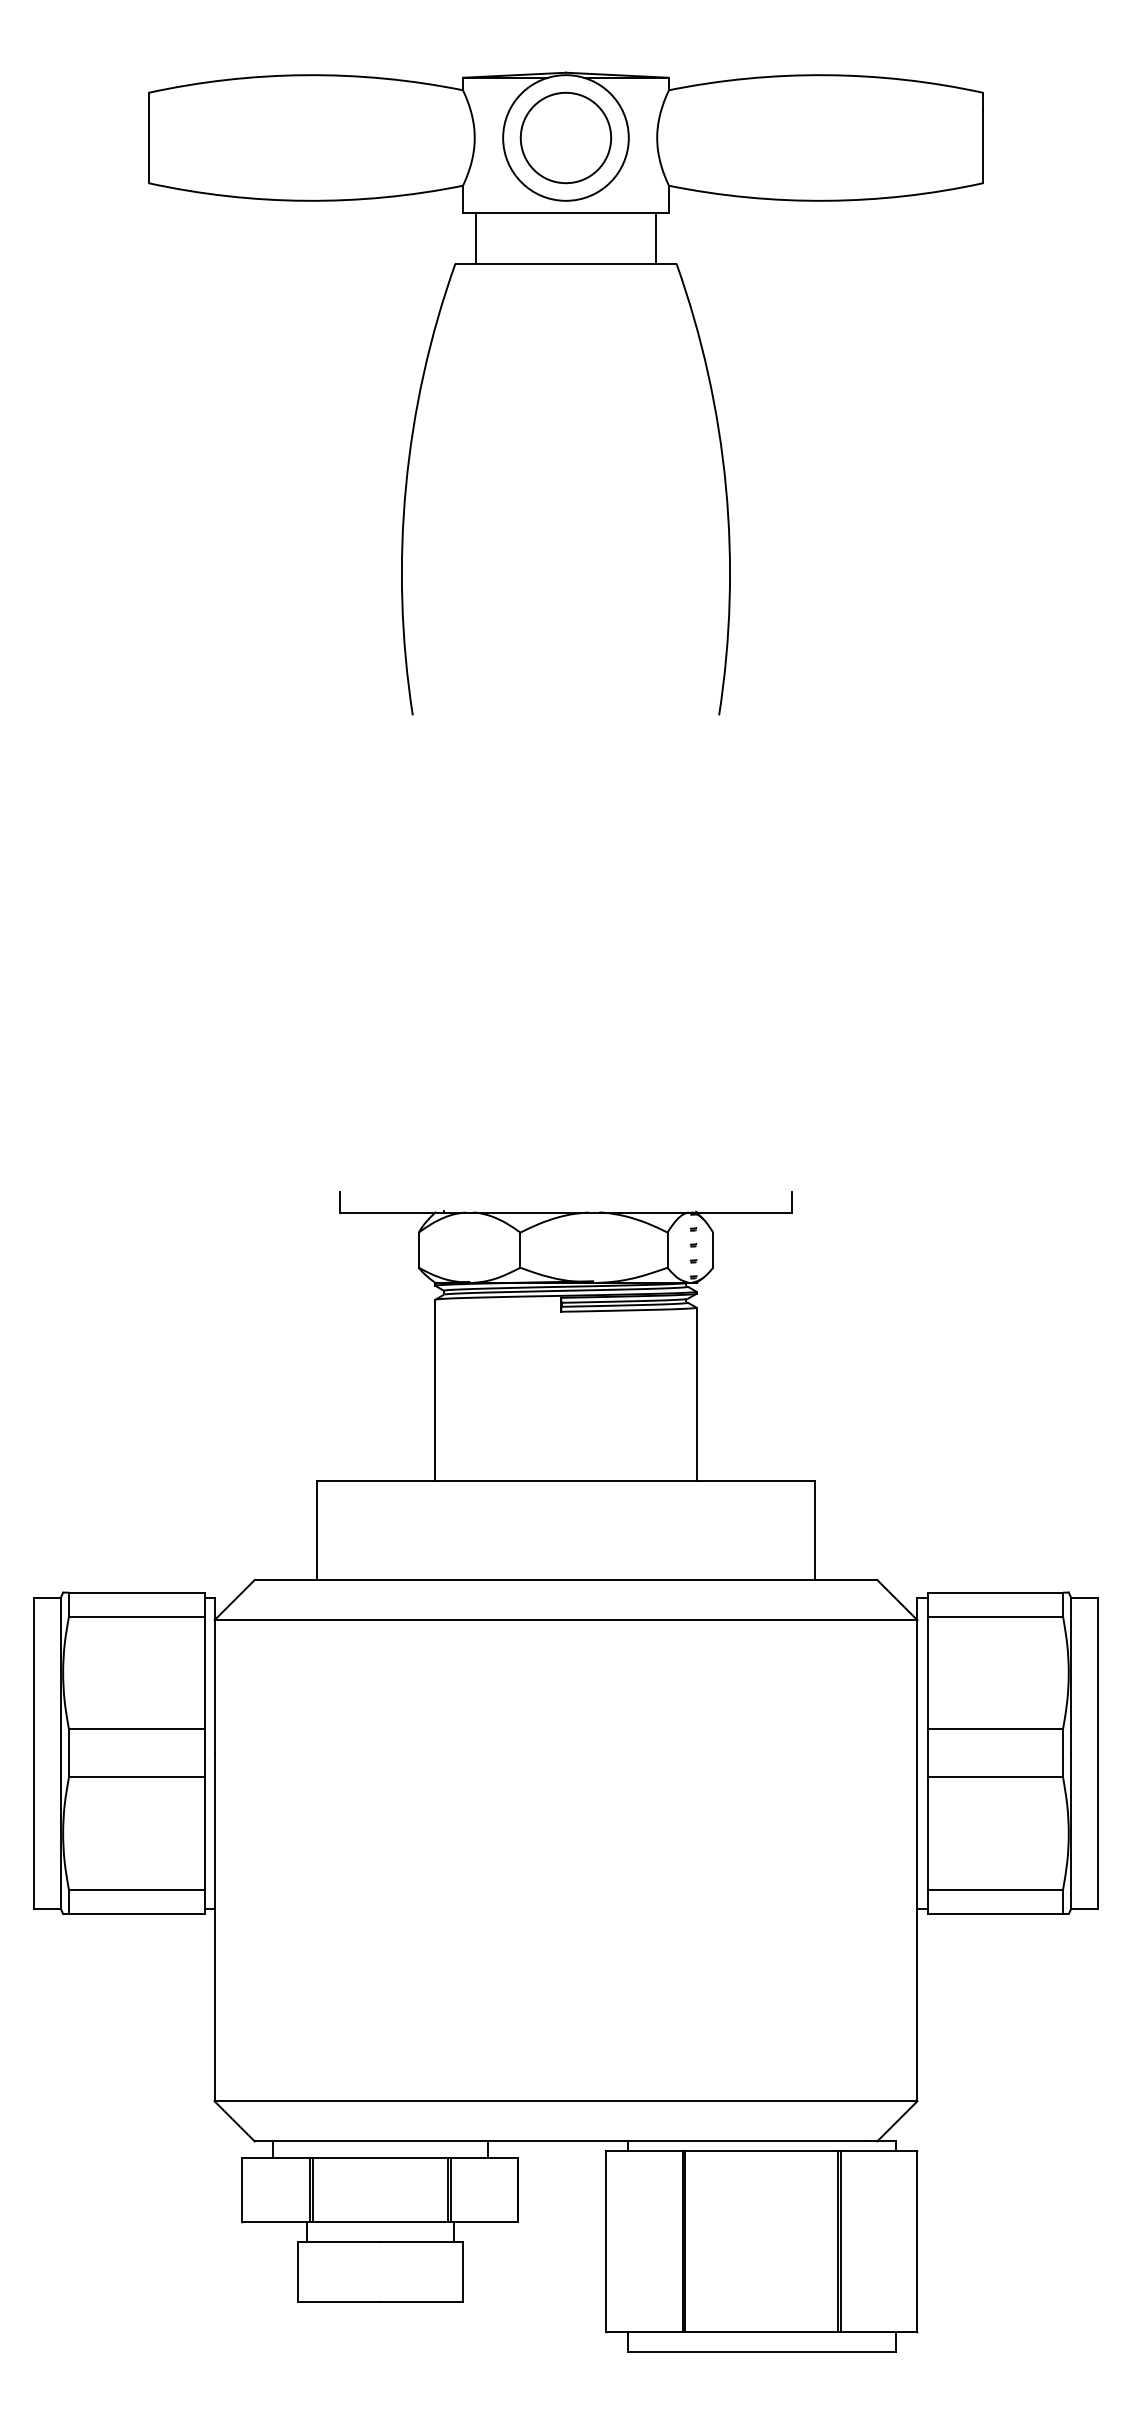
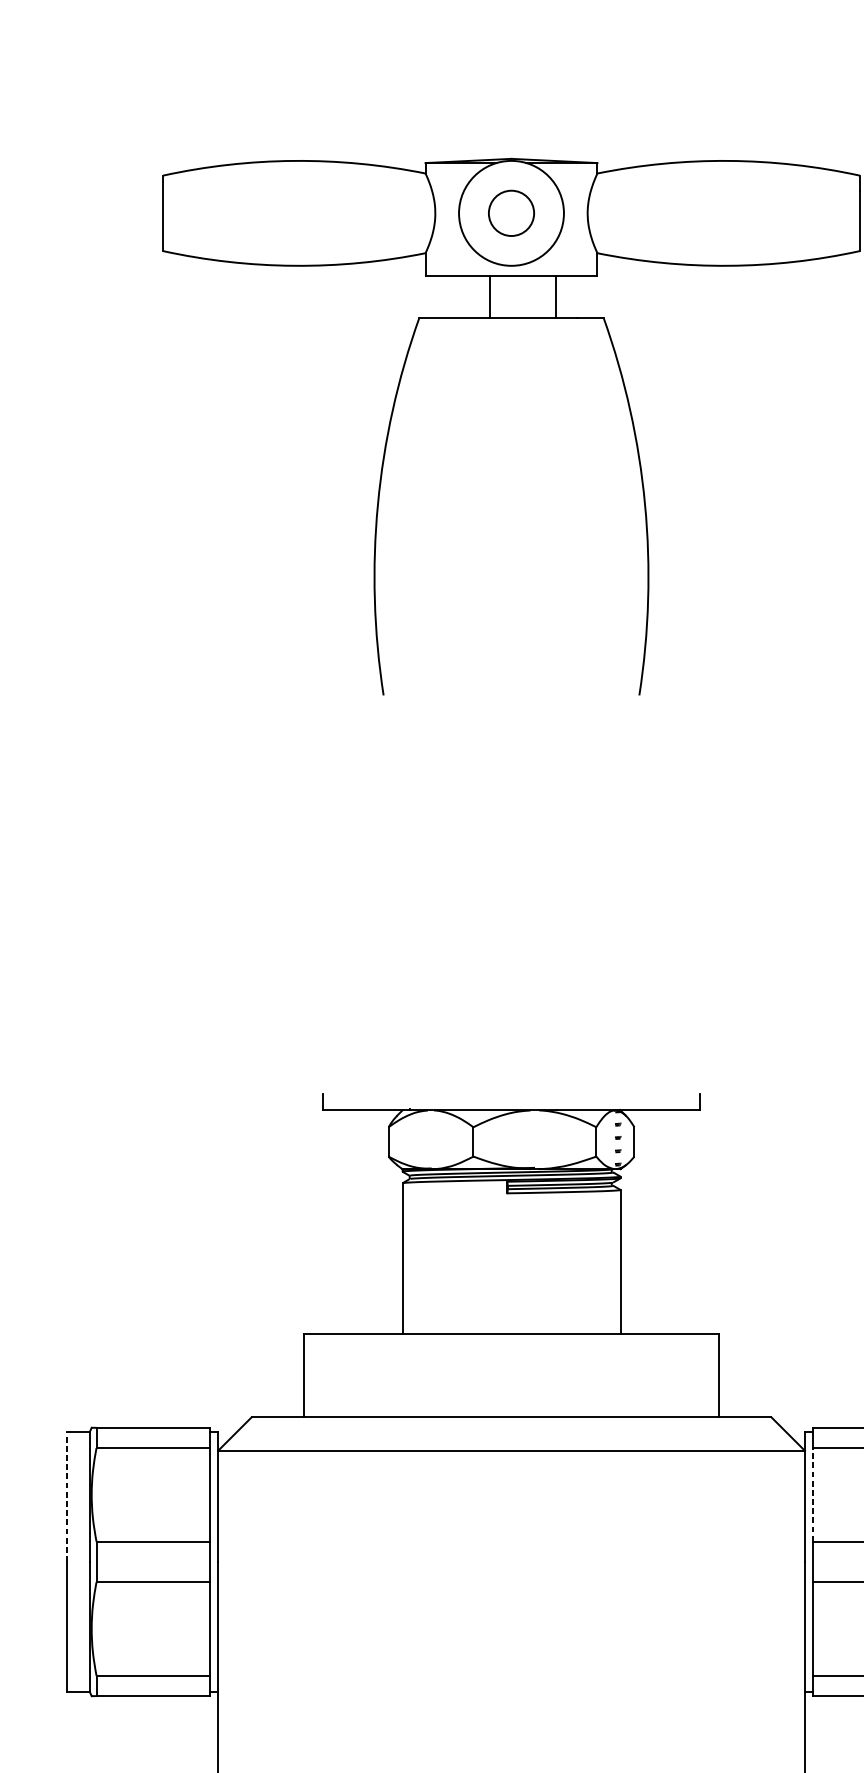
circle: (565, 137) -> (511, 212), size x0.6
line: (475, 238) -> (490, 297), moved
line: (656, 238) -> (556, 297), moved
line: (927, 1672) -> (813, 1494), solid -> dashed
line: (33, 1675) -> (66, 1497), solid -> dashed

